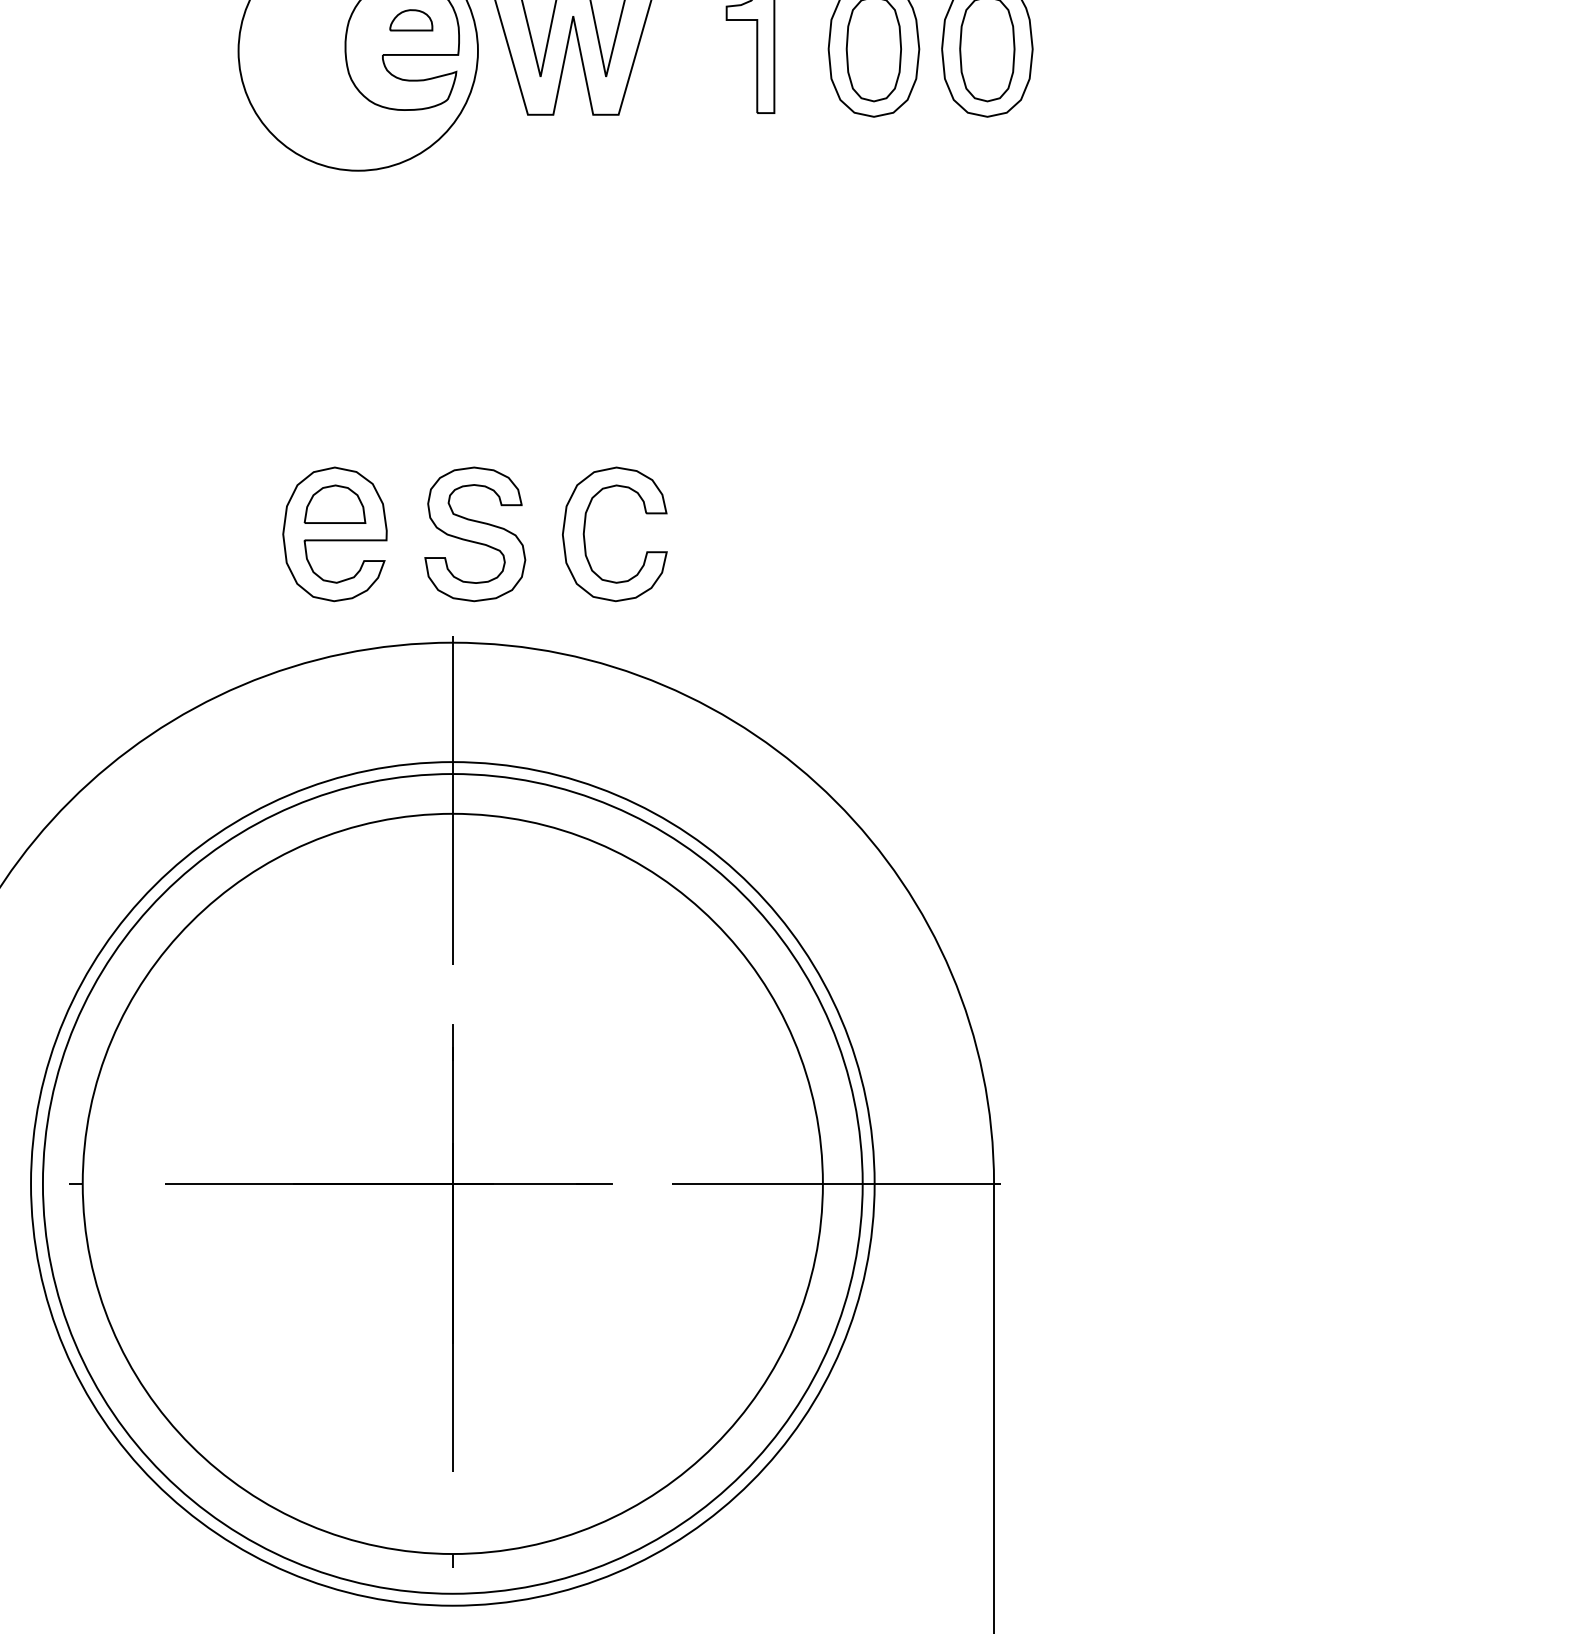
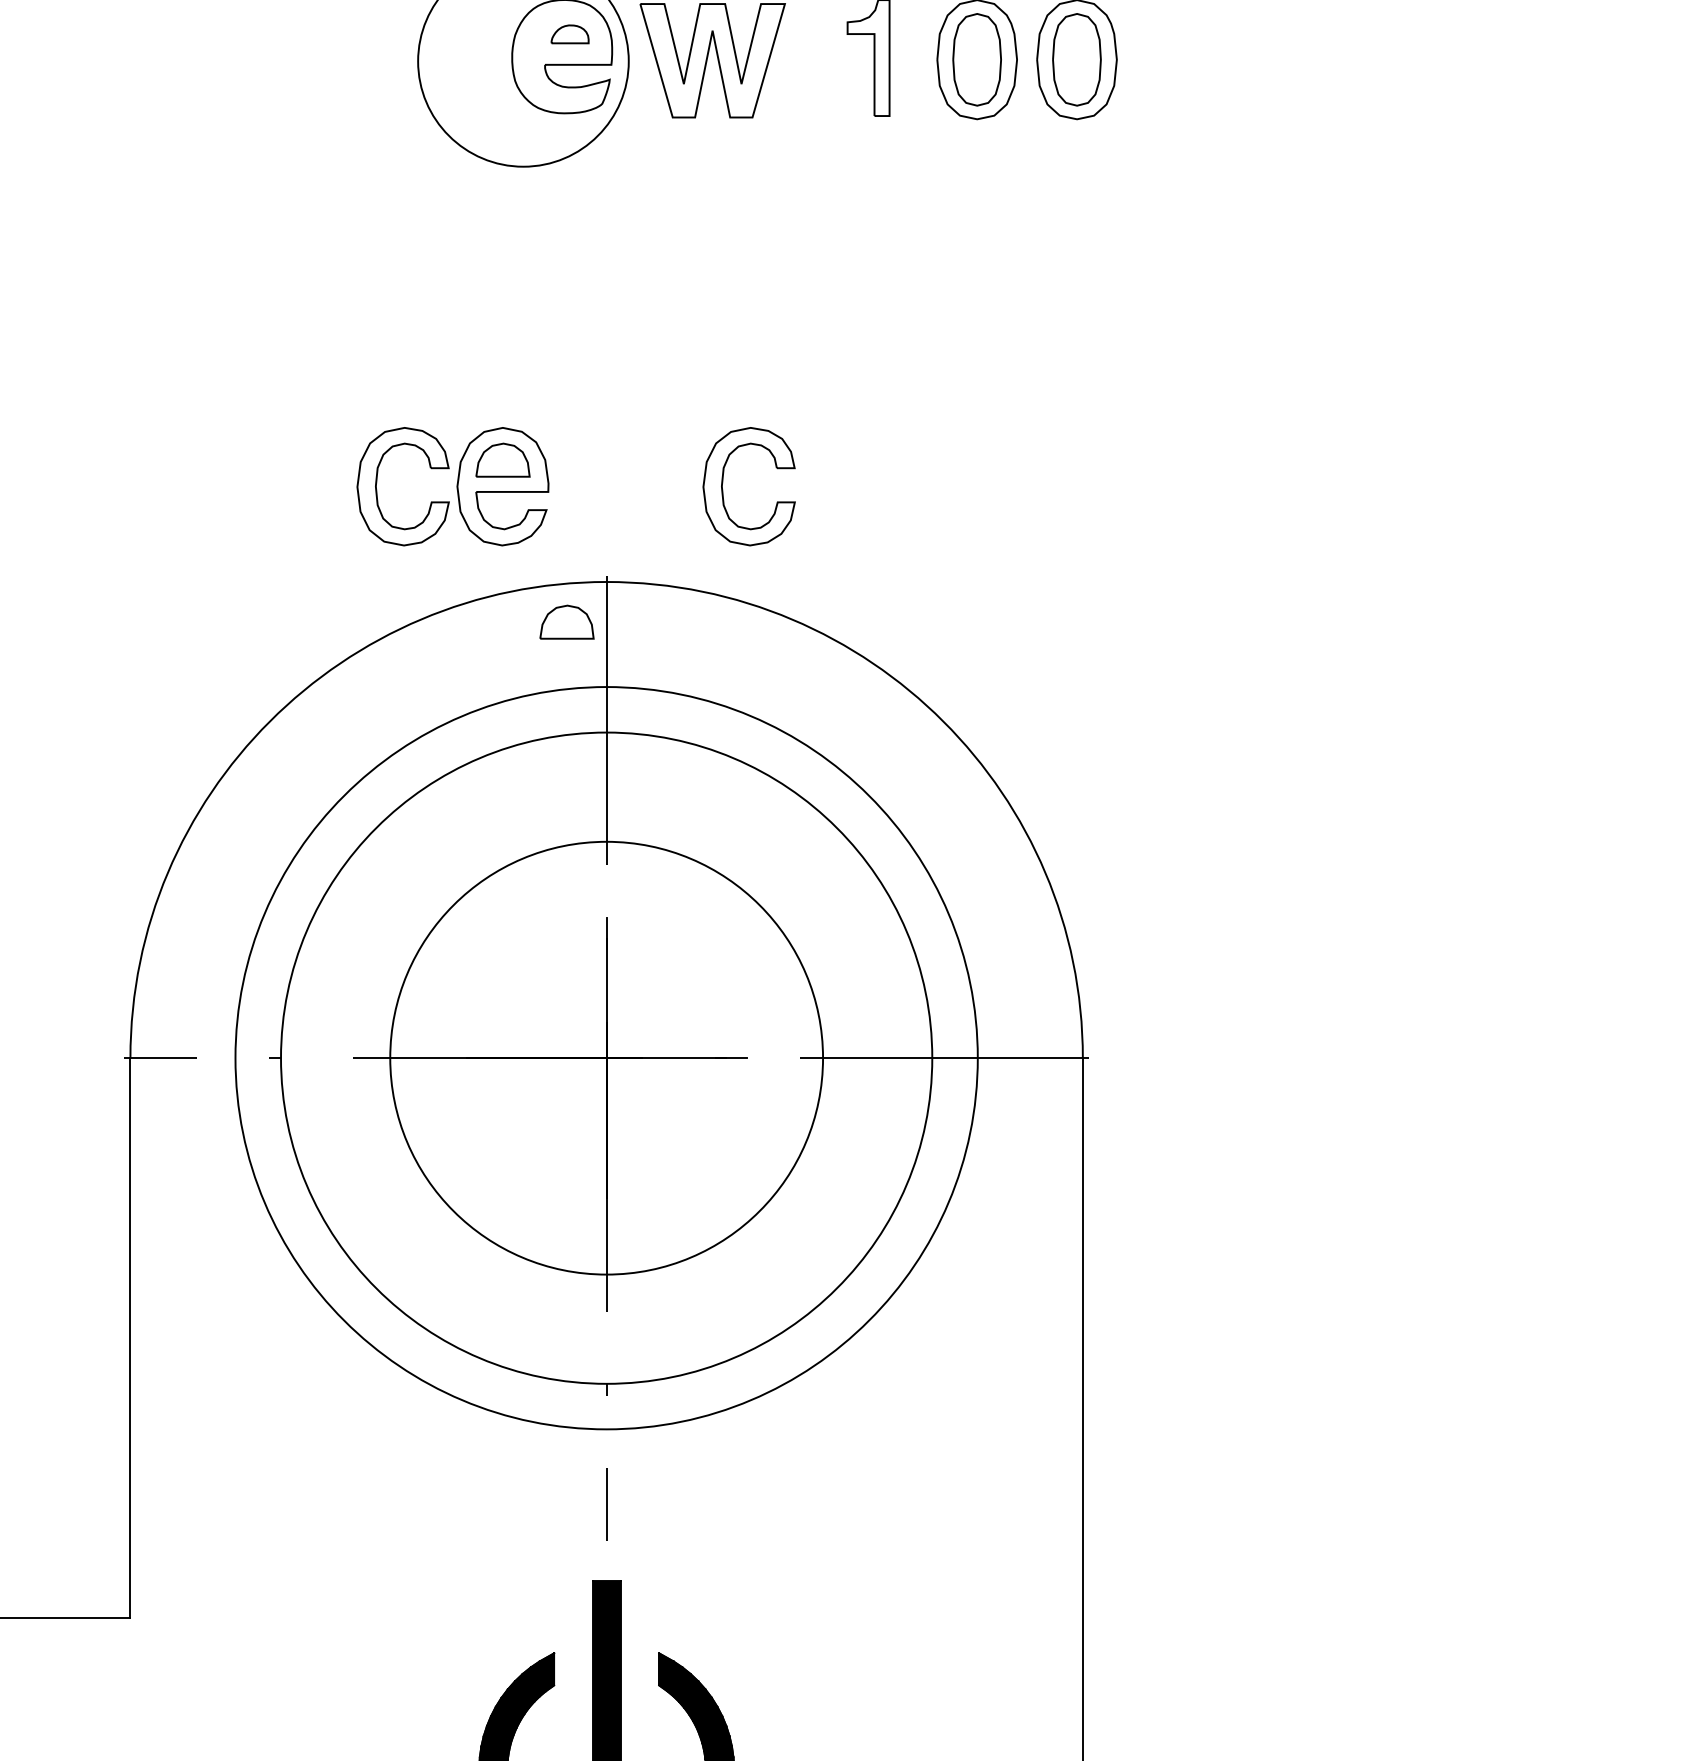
part: (192, 529) -> (377, 482), added
part: (475, 534) -> (626, 486), removed
part: (407, 687) -> (566, 621), added
circle: (452, 1183) -> (606, 1057), size x0.6

